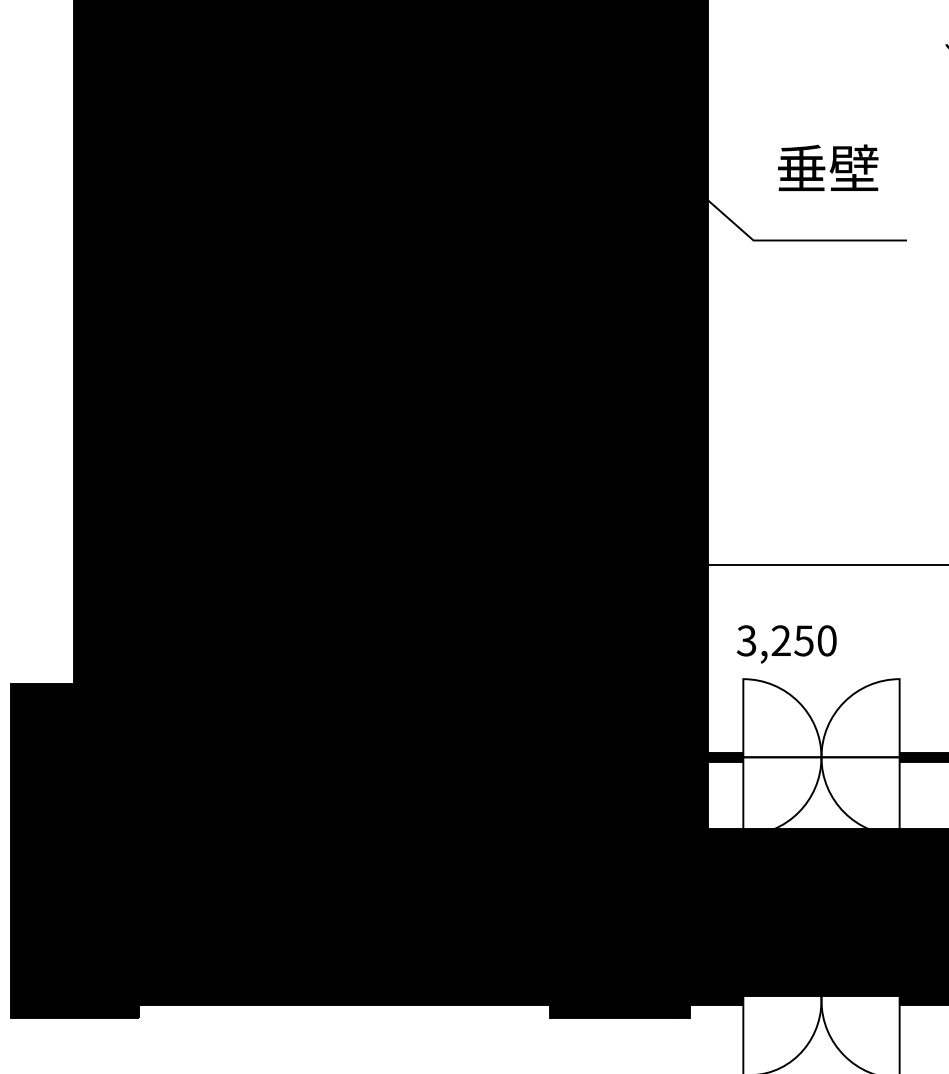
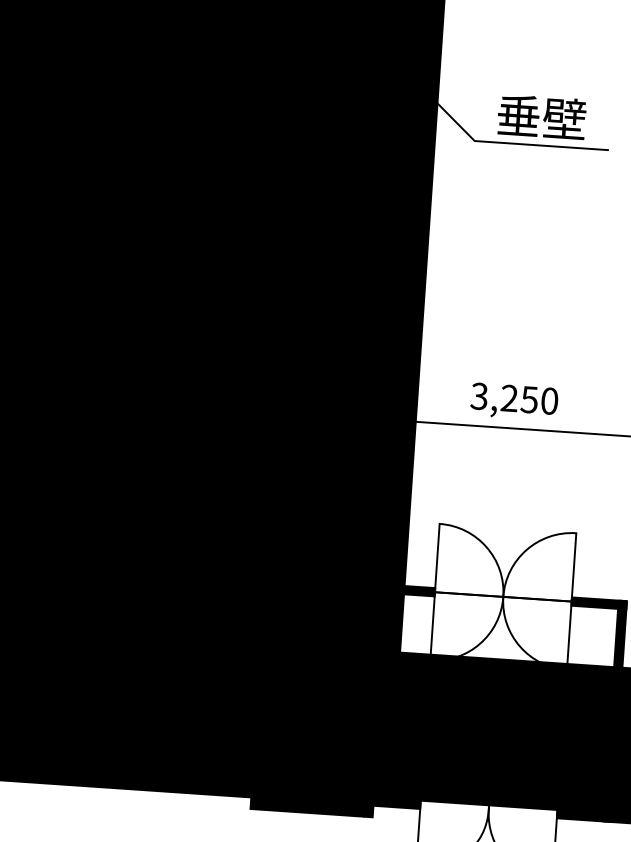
text: (828, 167) -> (542, 116), moved
text: (786, 644) -> (513, 401), moved

